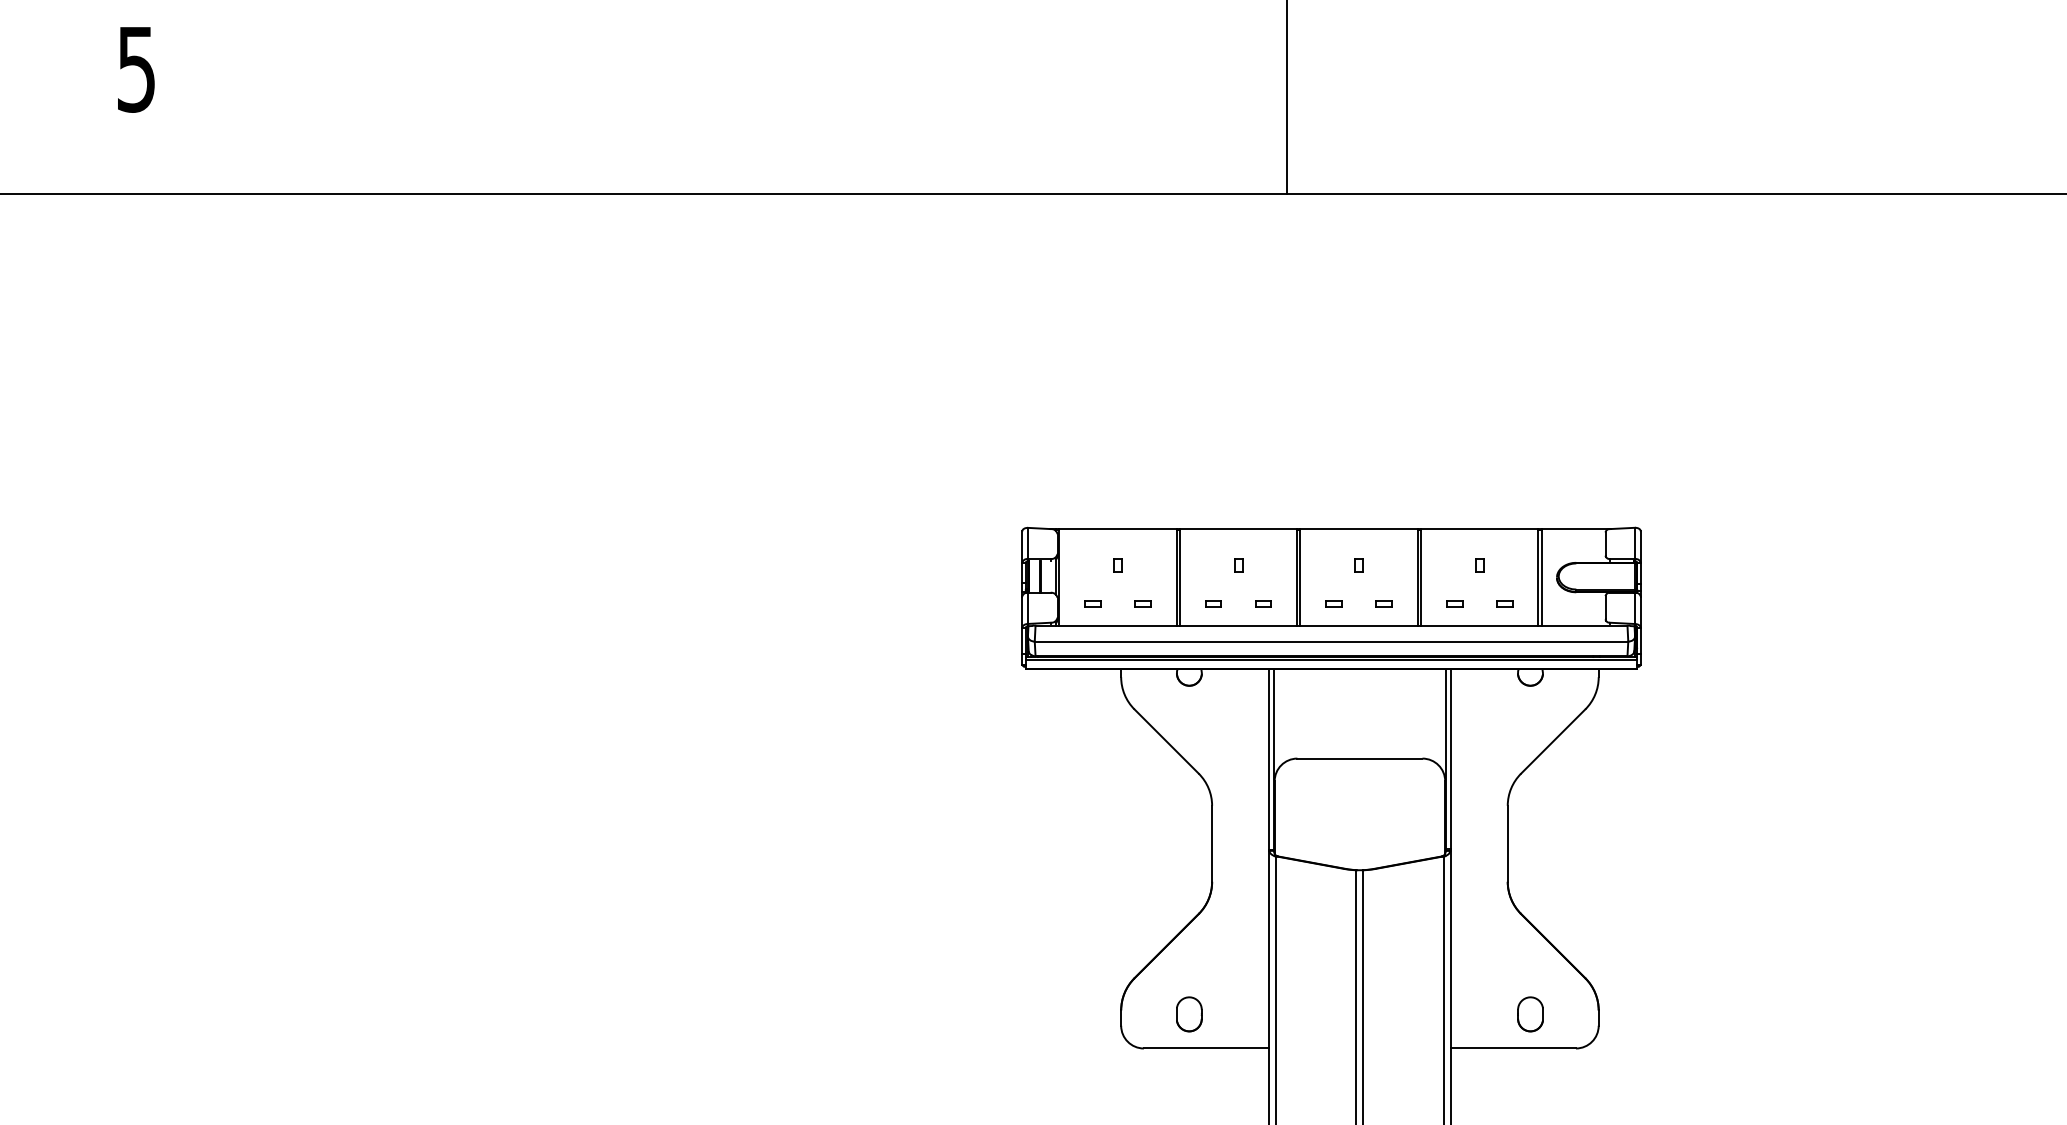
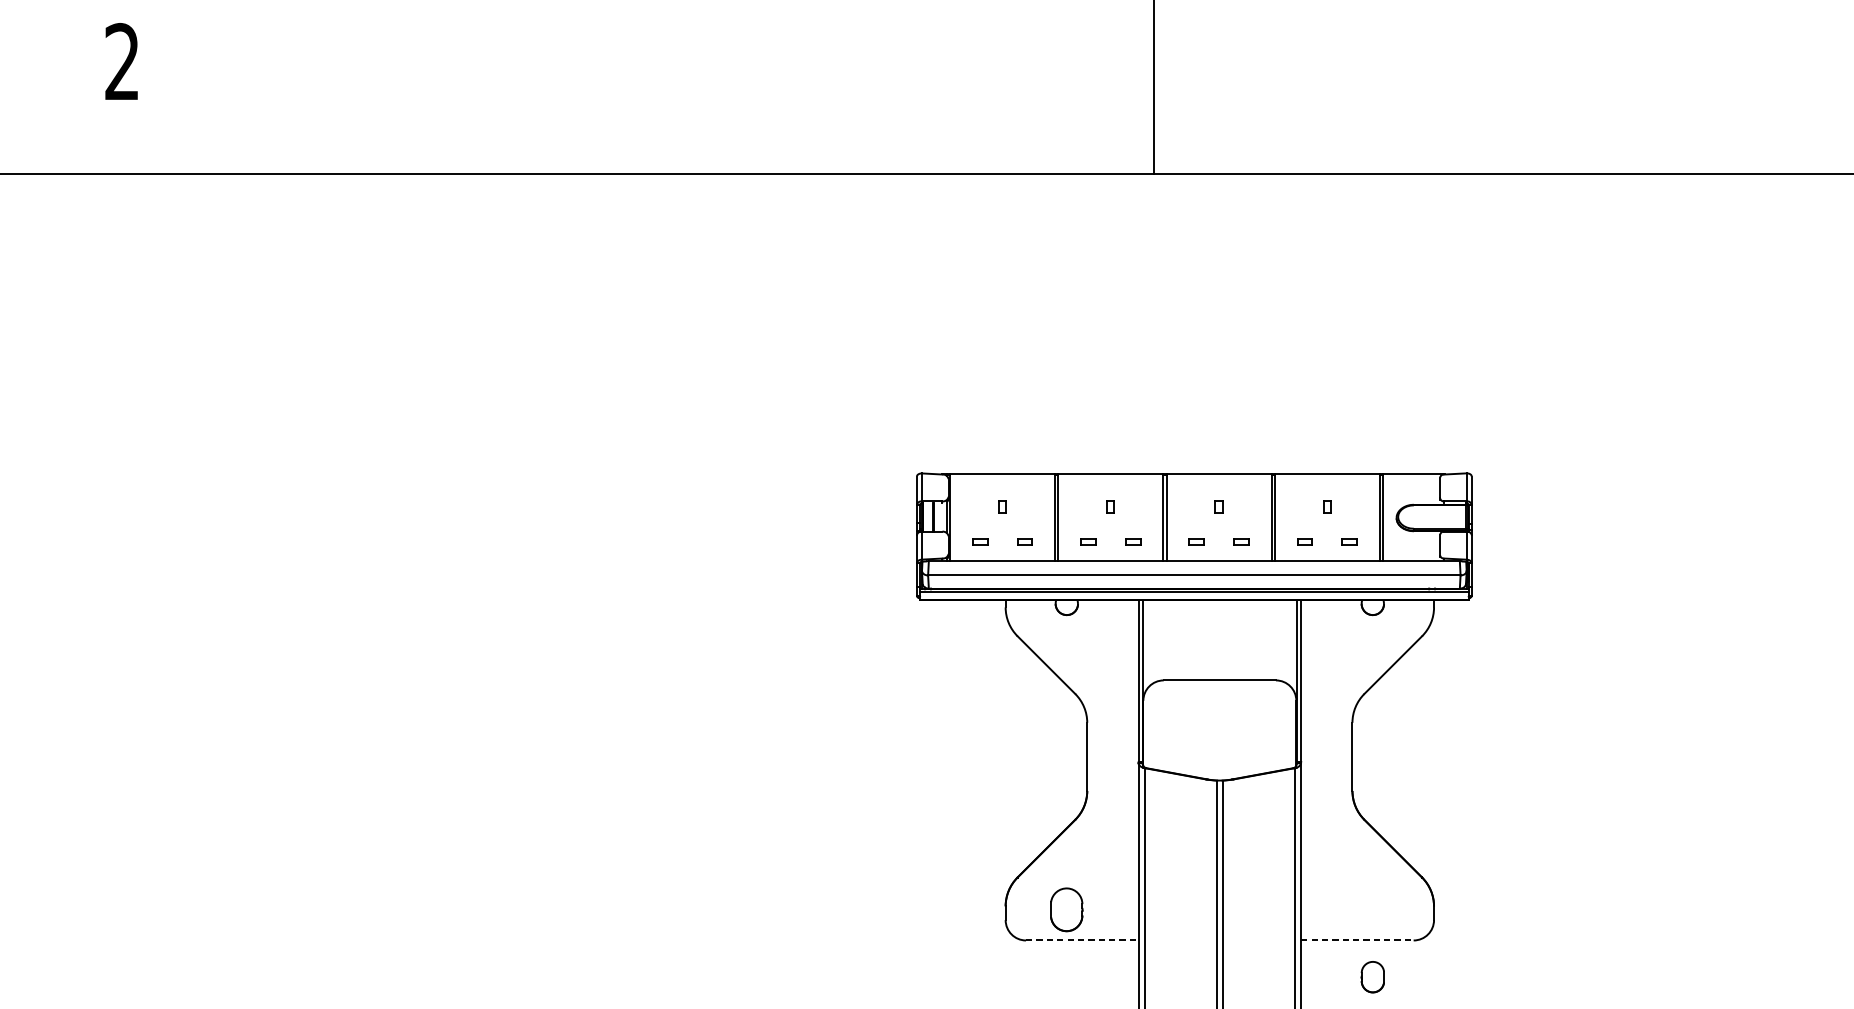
text: (135, 68) -> (121, 61), 5 -> 2
part: (1189, 1014) -> (1066, 909), size x1.4
part: (1530, 1014) -> (1372, 977), moved
line: (1206, 1048) -> (1082, 940), solid -> dashed
line: (1513, 1048) -> (1357, 940), solid -> dashed

